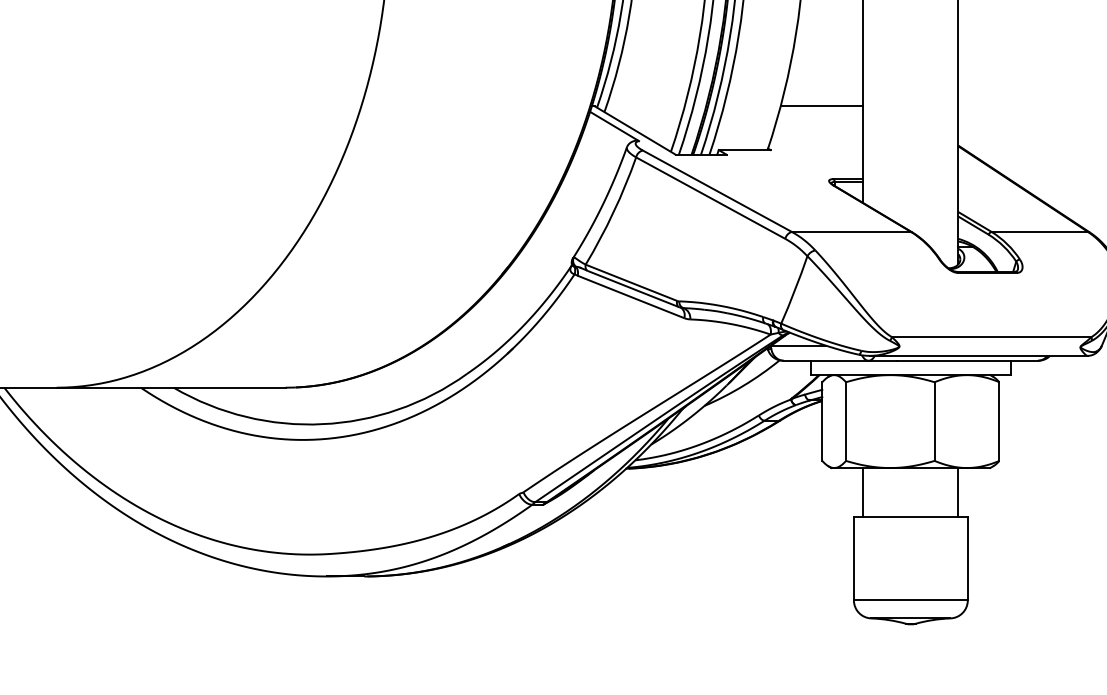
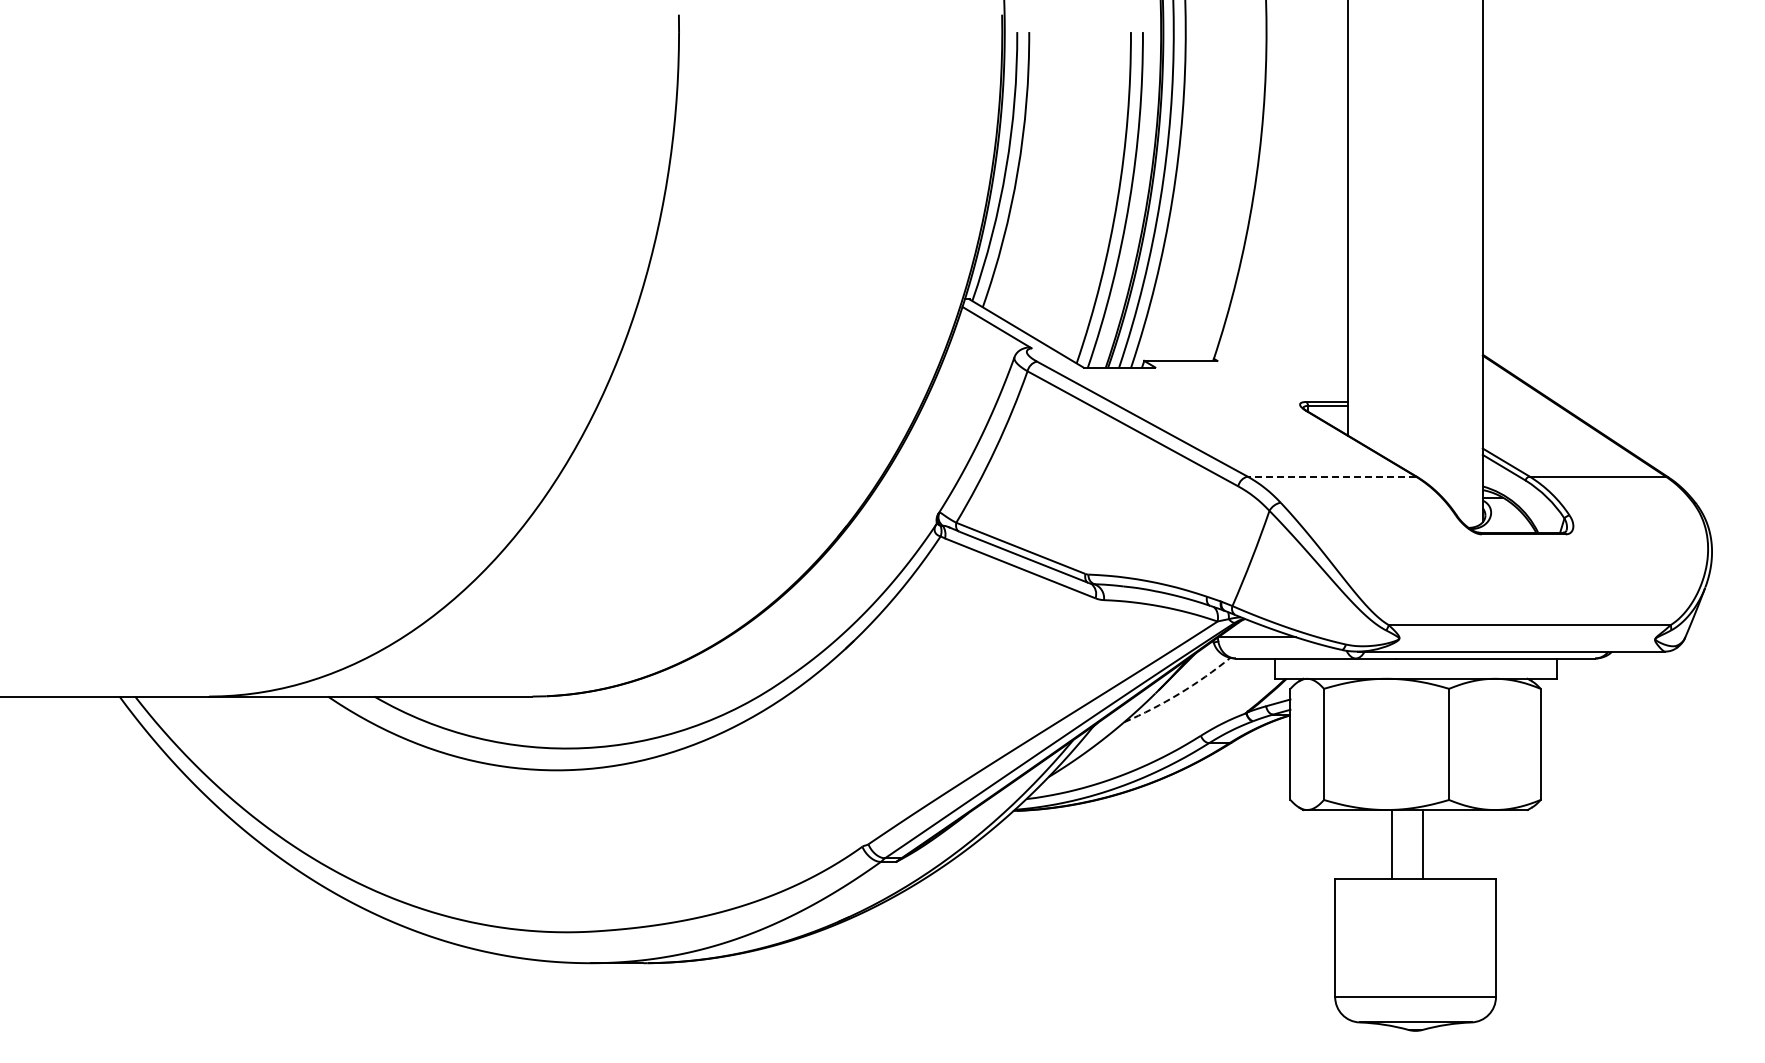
line: (821, 106) -> (1289, 299), removed
line: (851, 231) -> (1331, 476), solid -> dashed
arc: (743, 385) -> (1179, 693), solid -> dashed
line: (863, 492) -> (1392, 844), moved
line: (958, 492) -> (1422, 844), moved

